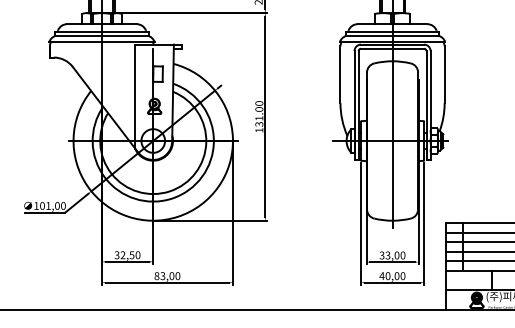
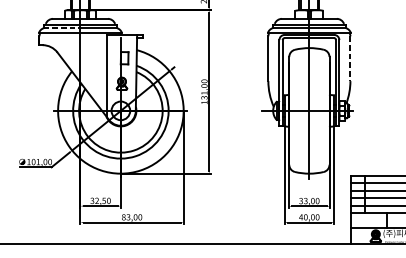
line: (79, 36) -> (62, 28), solid -> dashed
line: (444, 75) -> (350, 59), solid -> dashed

